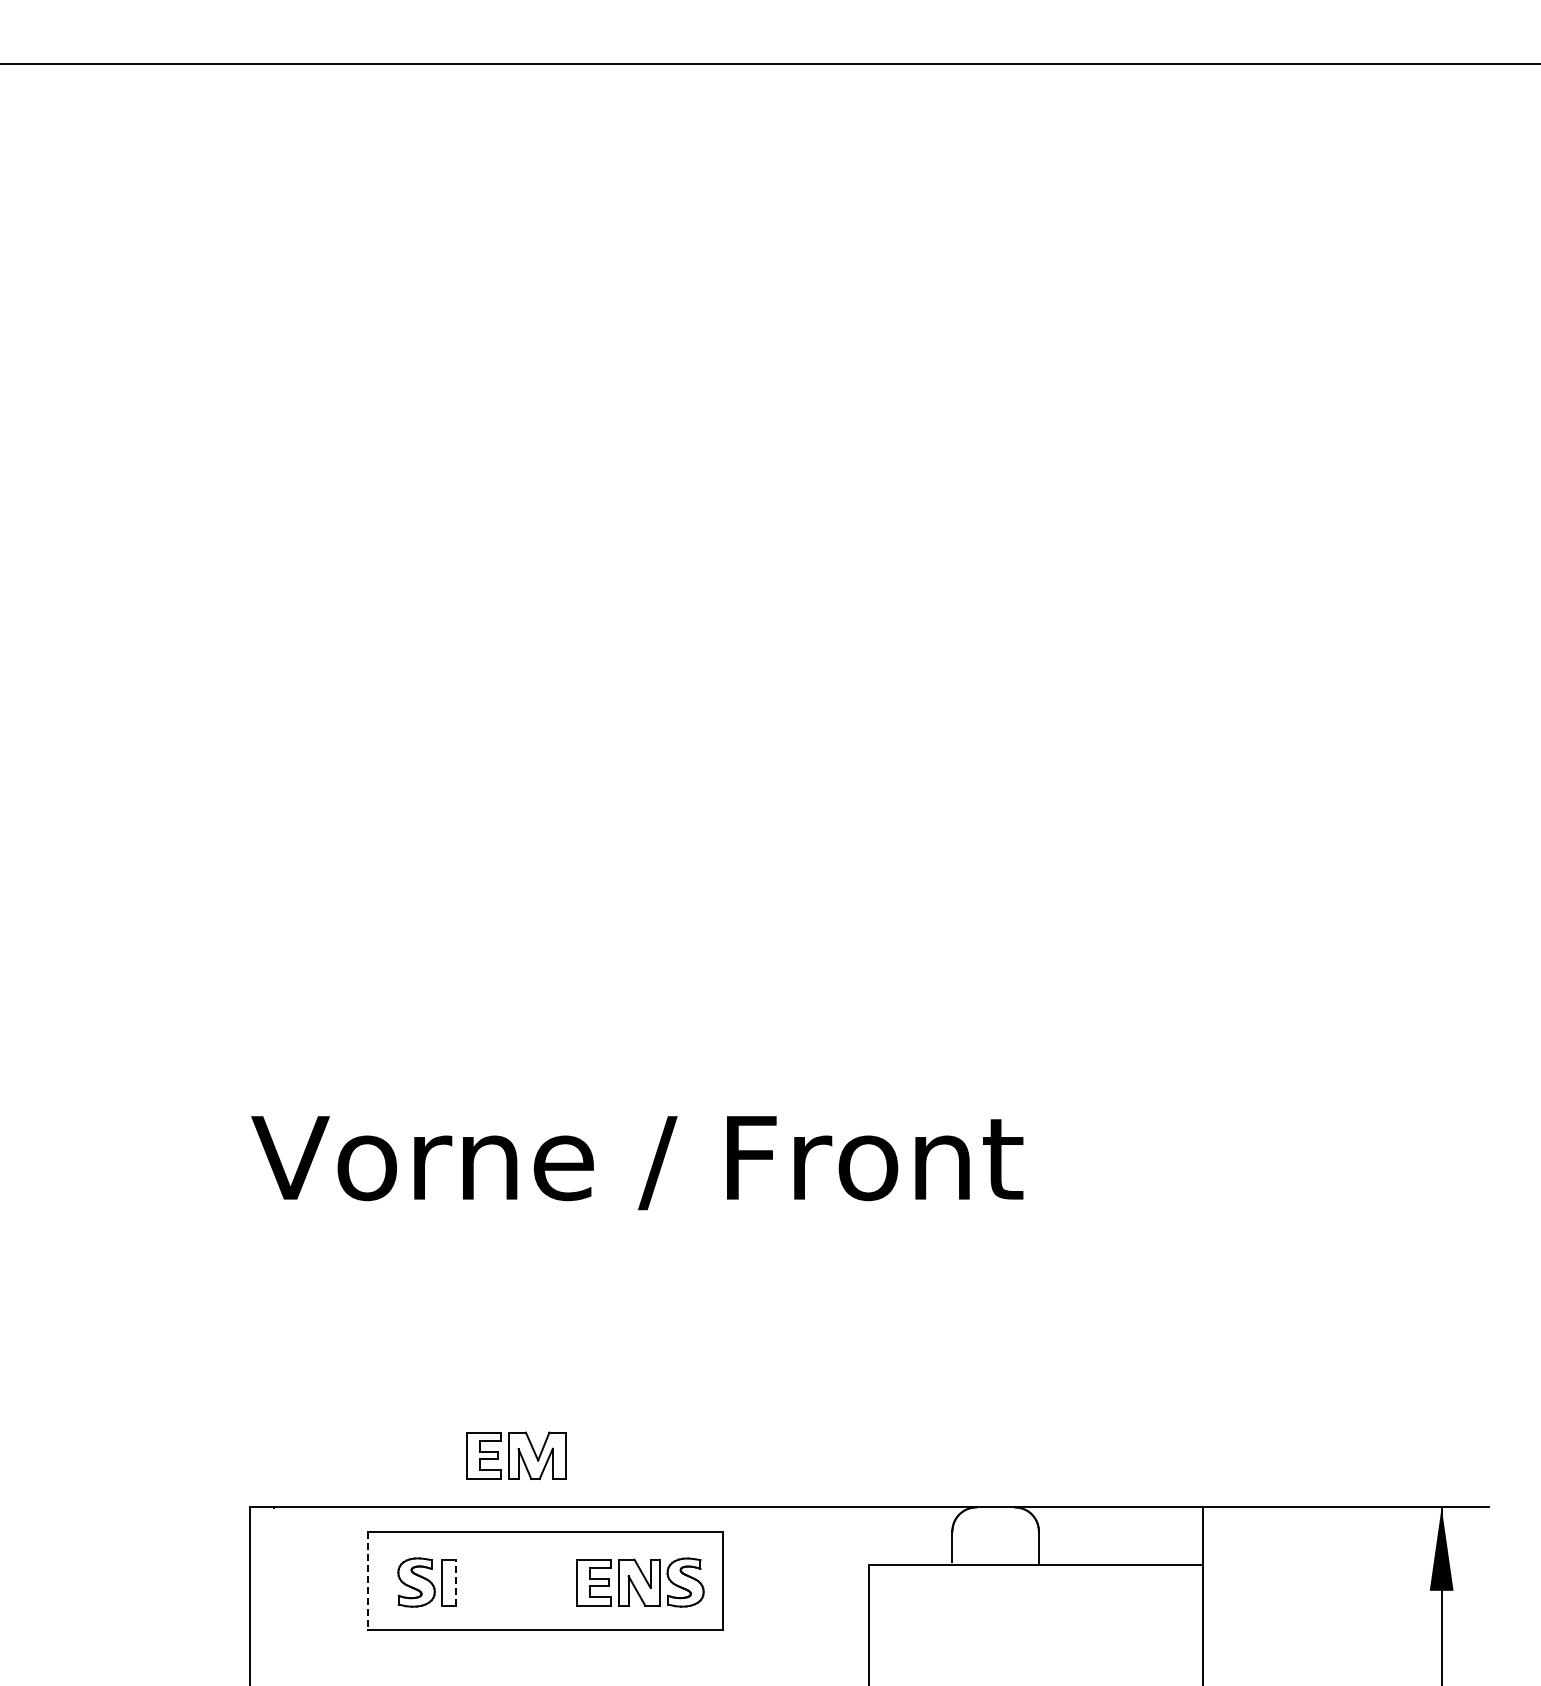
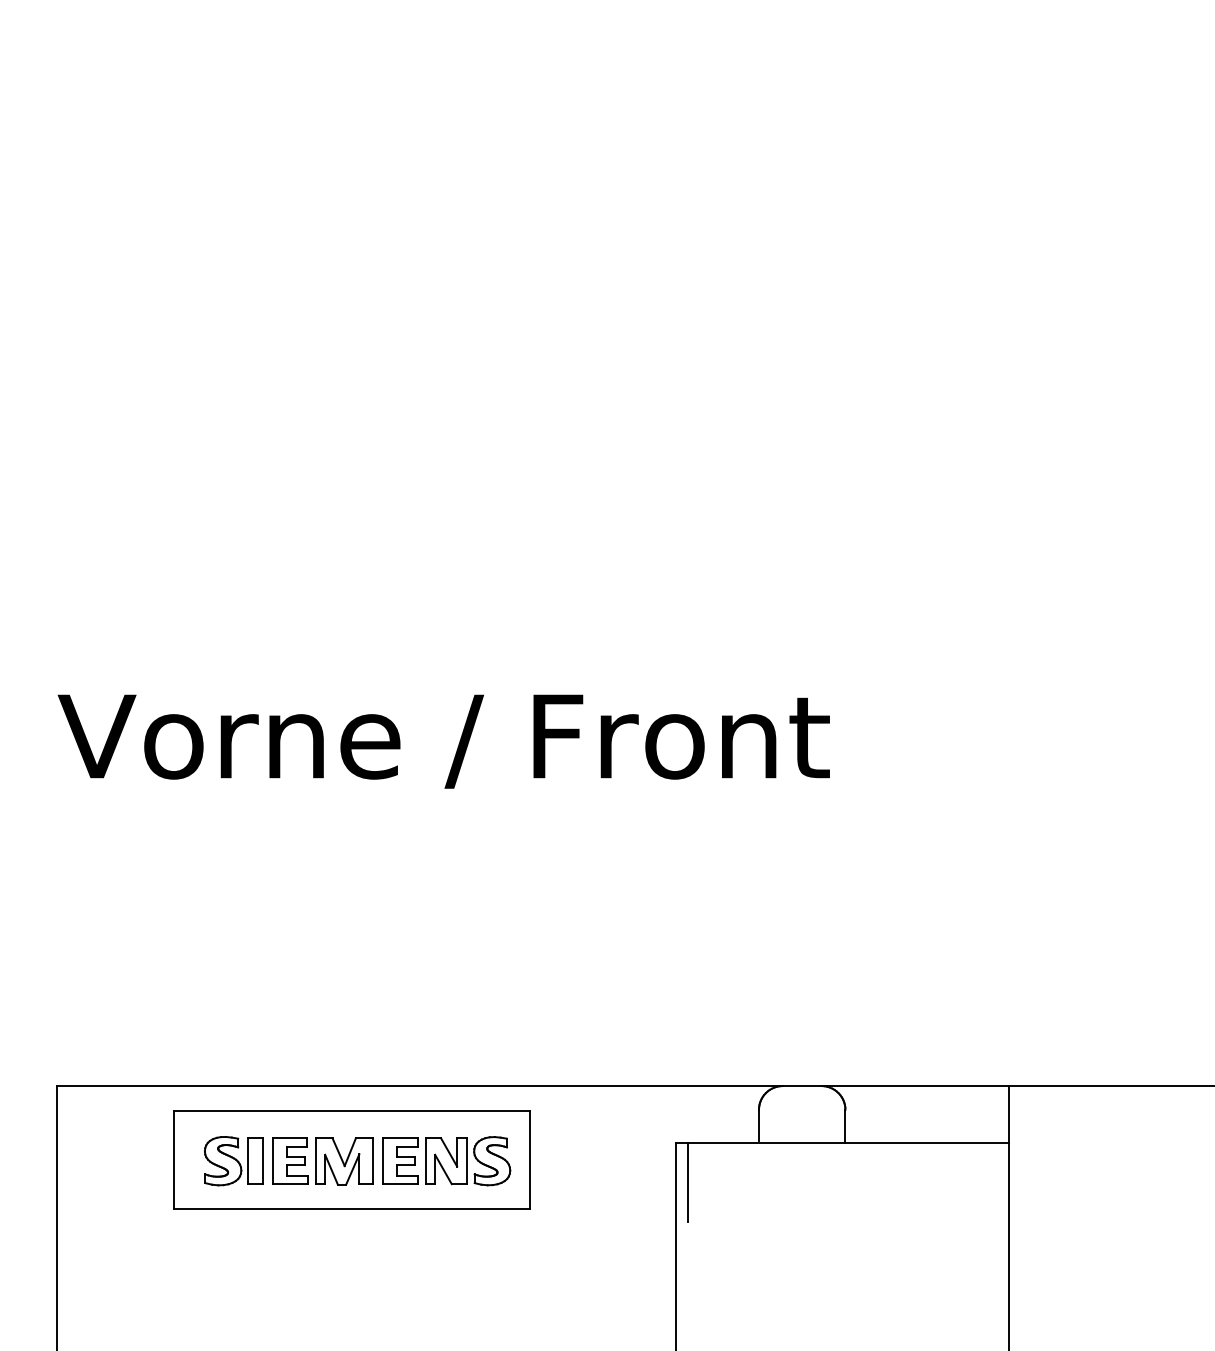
part: (516, 1455) -> (323, 1161), moved
line: (367, 1581) -> (174, 1160), dashed -> solid
line: (456, 1582) -> (263, 1161), dashed -> solid
line: (881, 1603) -> (688, 1182), added

